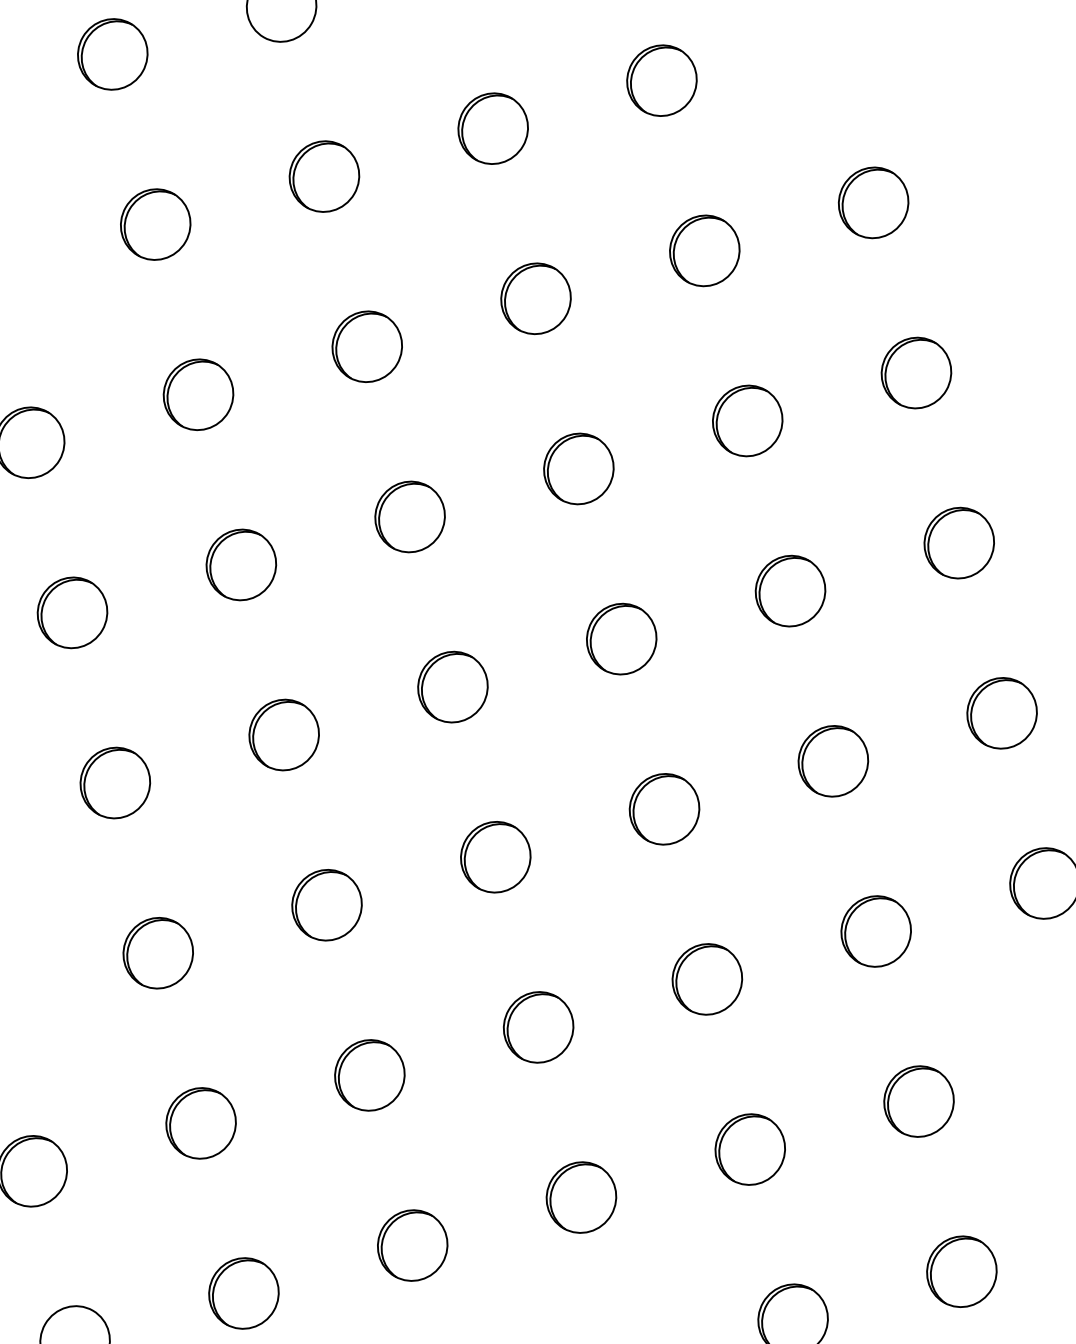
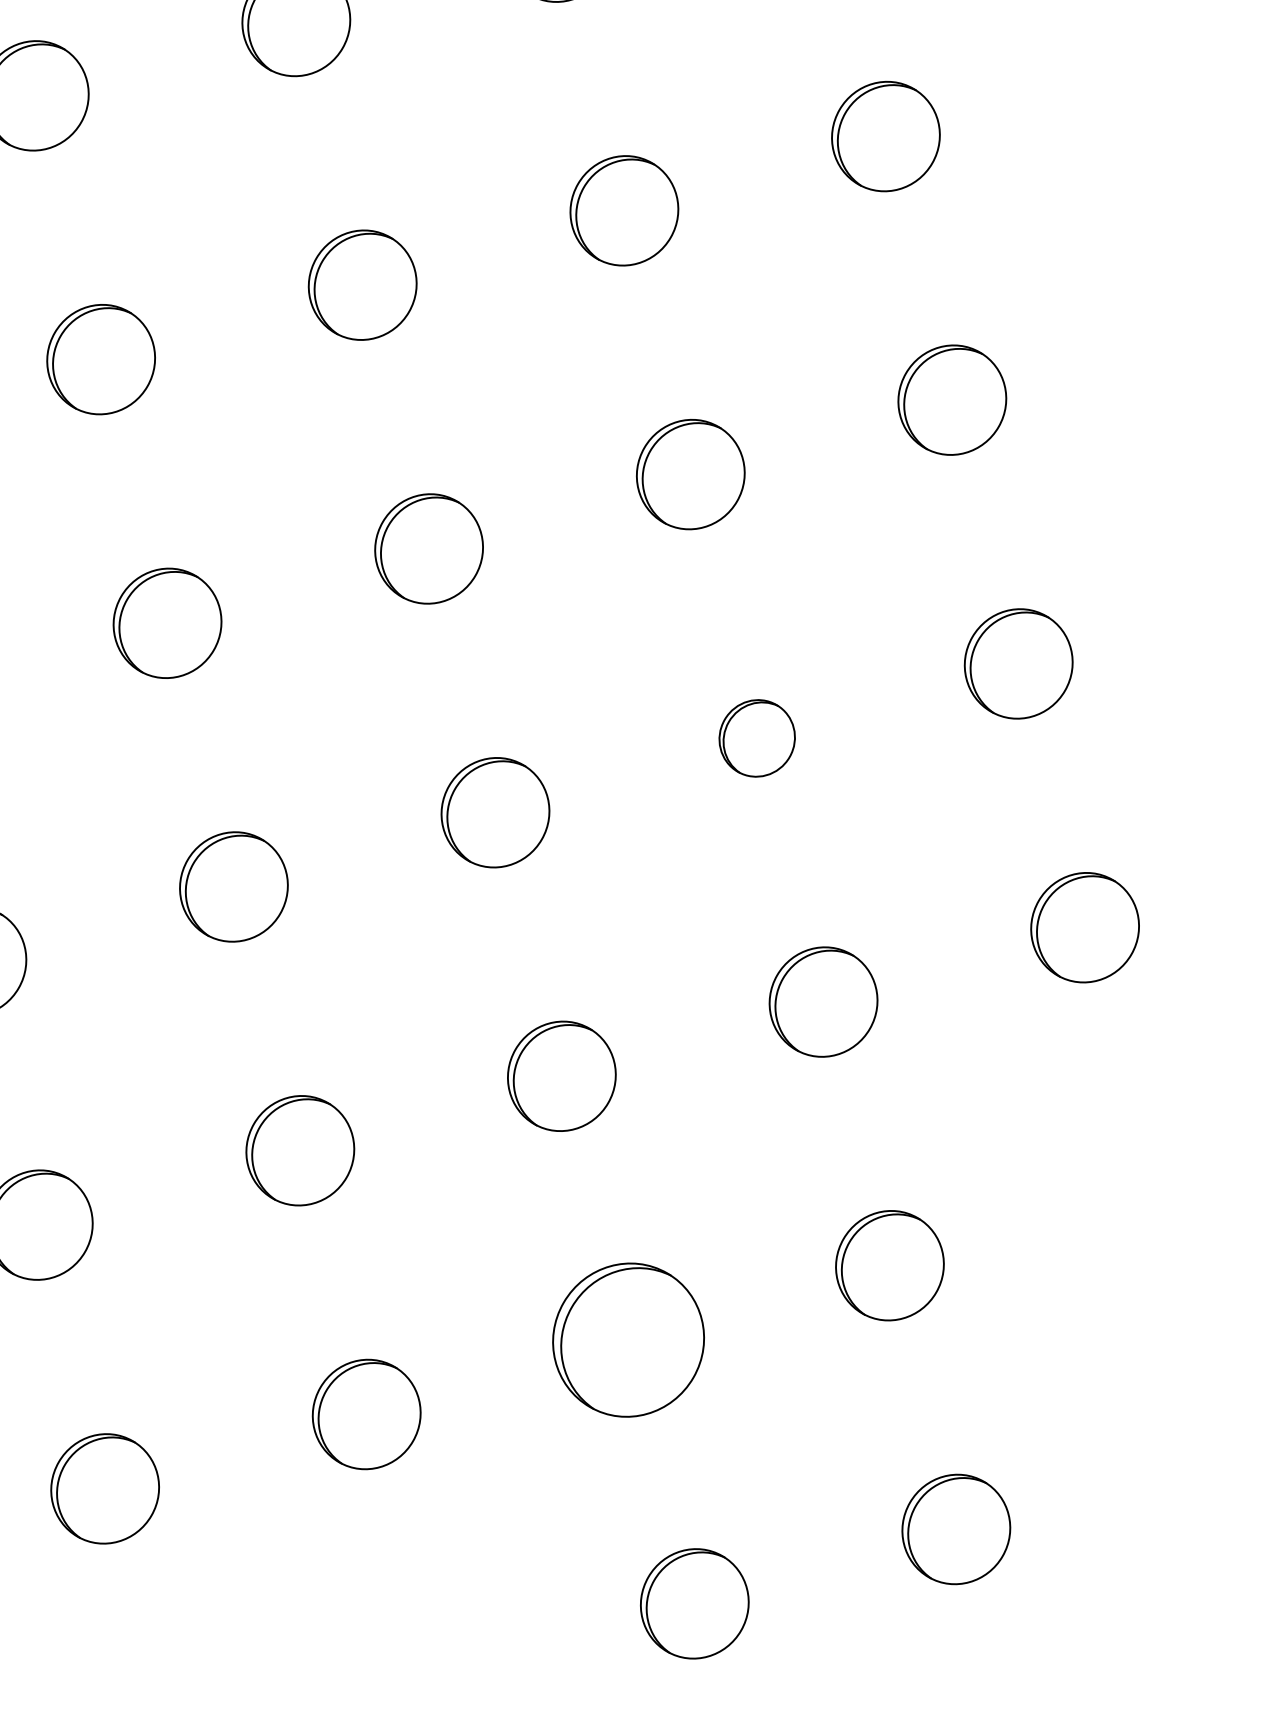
part: (833, 761) -> (757, 738), size x0.7
part: (749, 1149) -> (627, 1339), size x1.4

